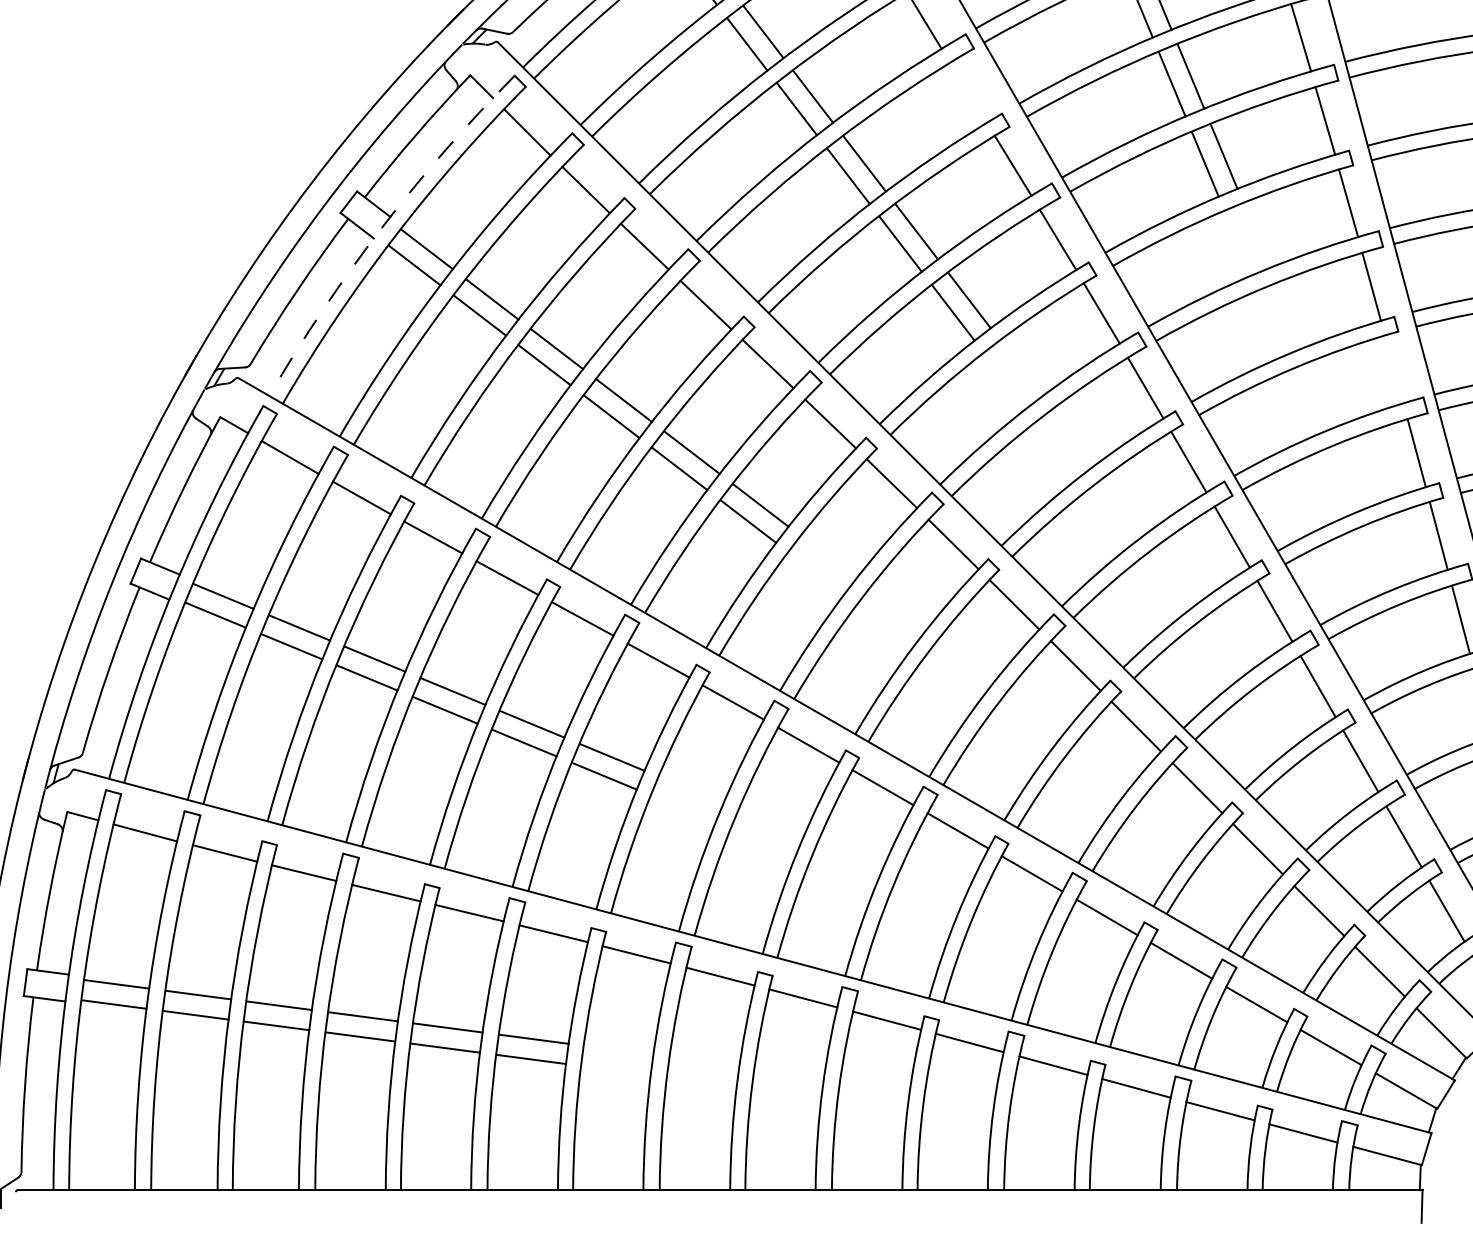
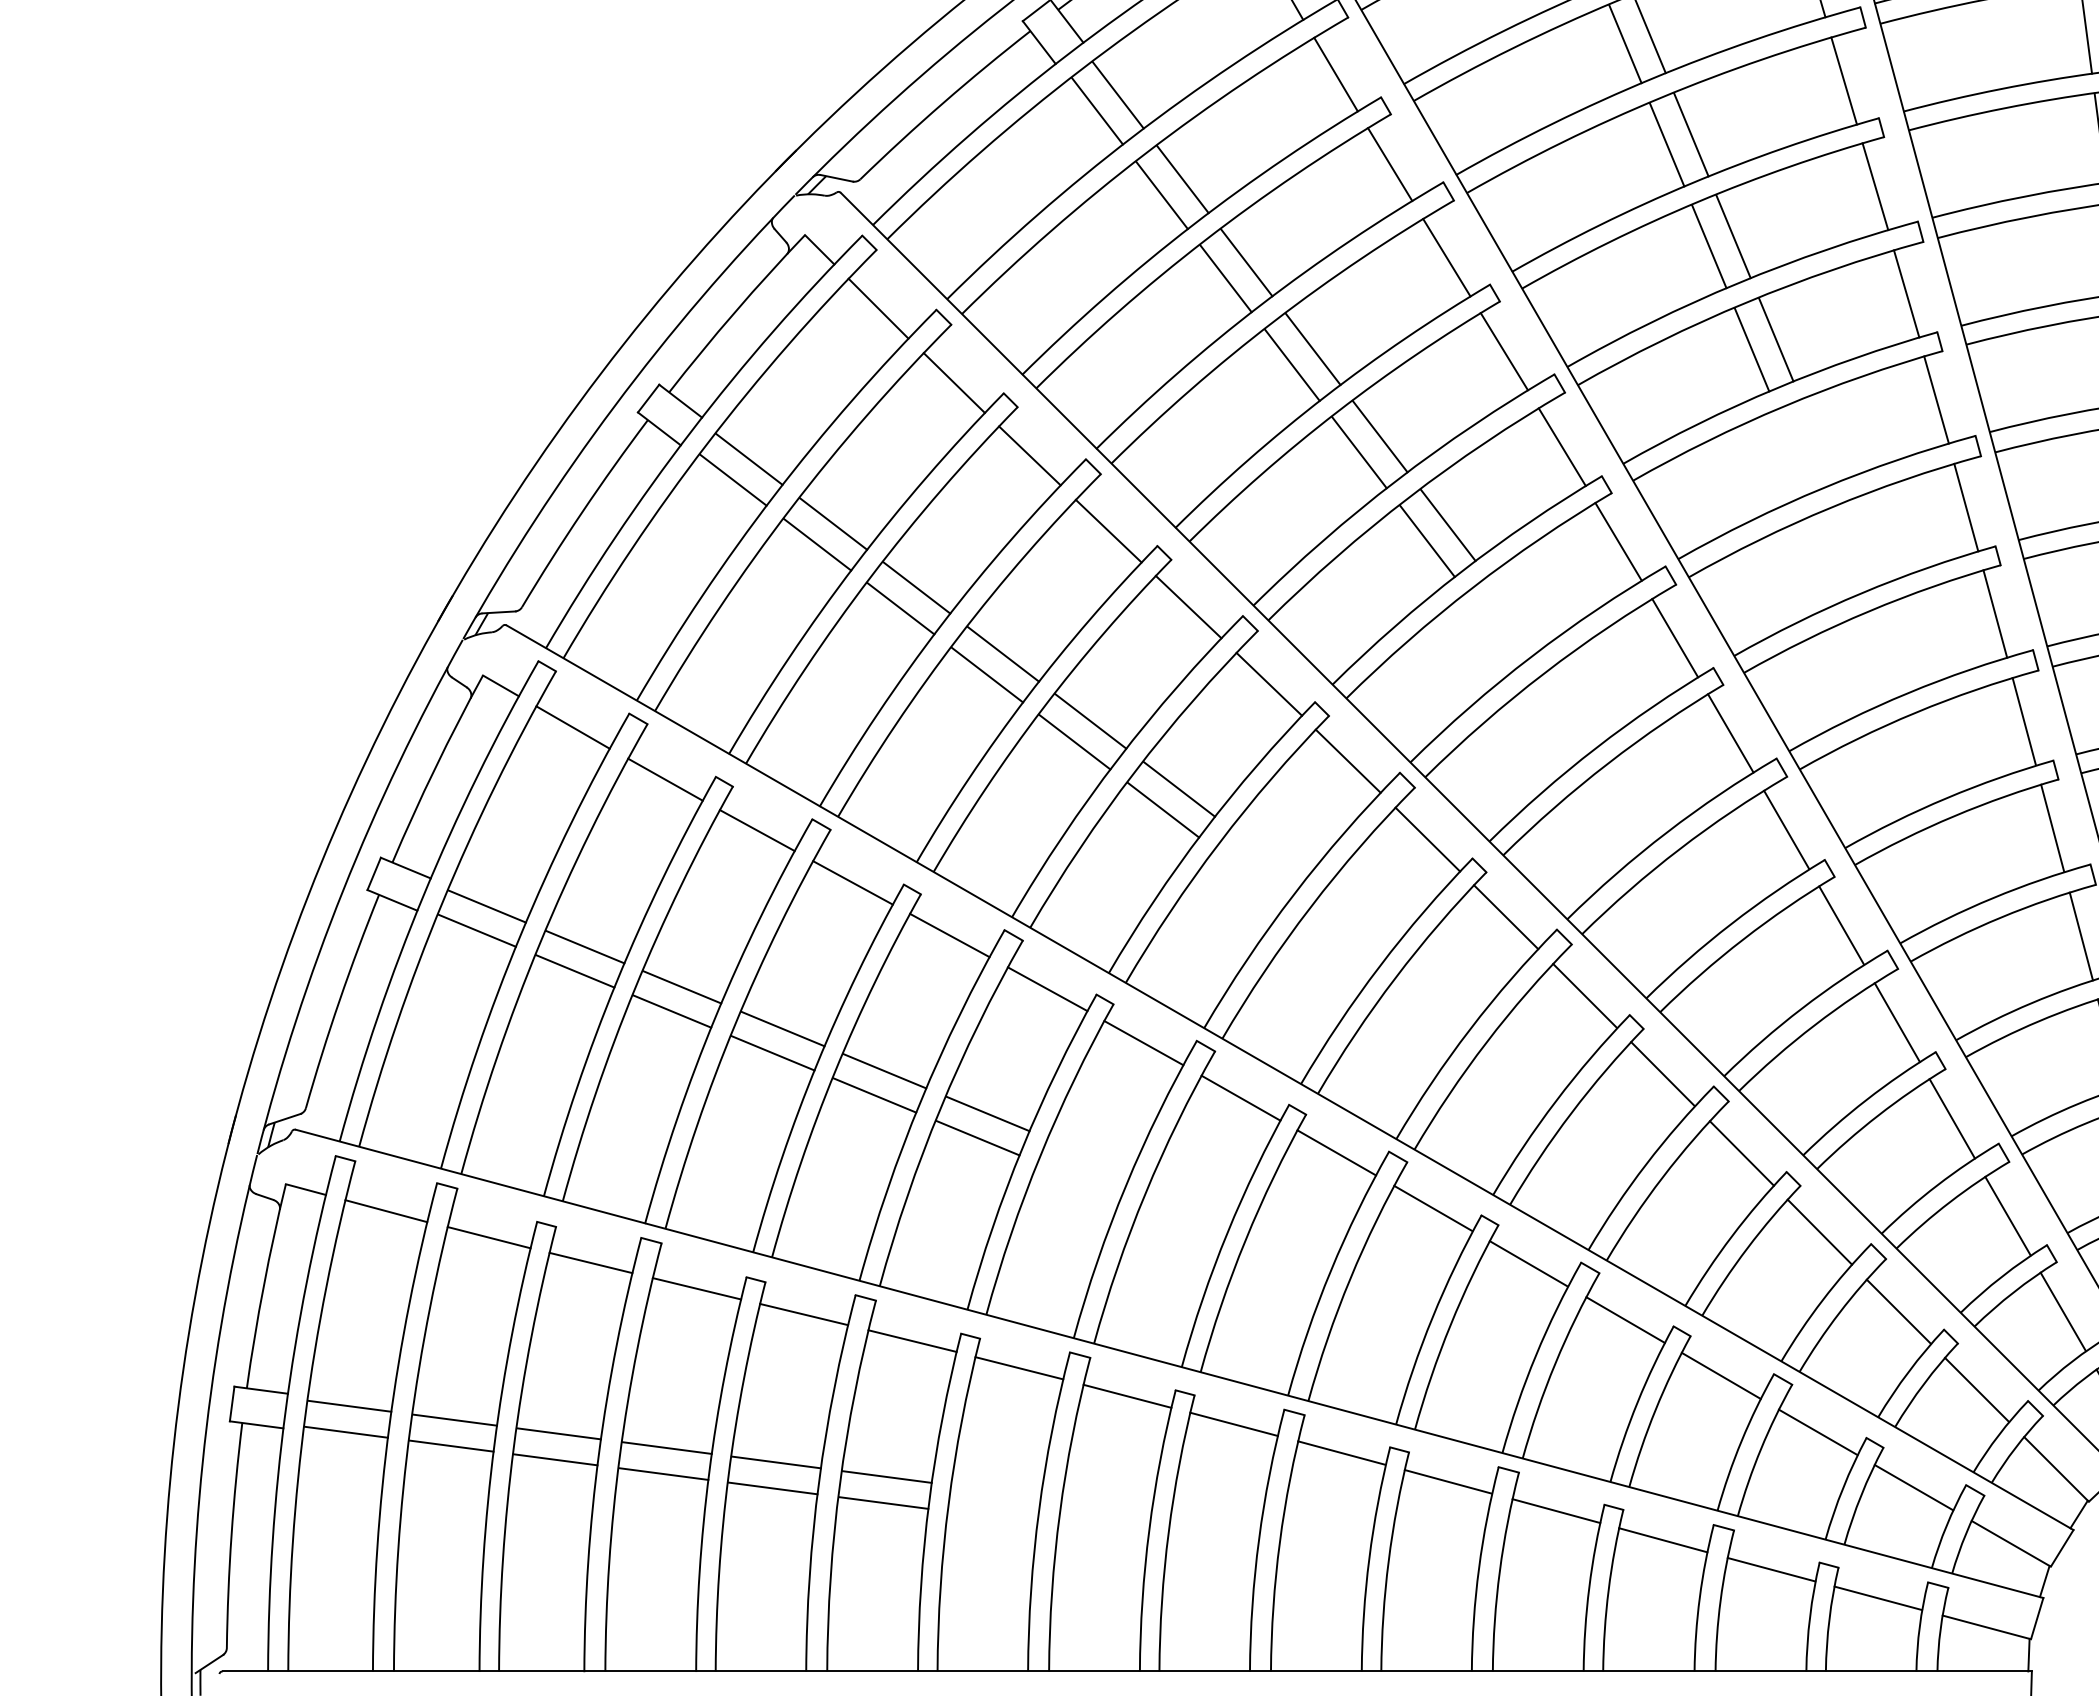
line: (968, 92) -> (1446, 257), added
arc: (382, 227) -> (691, 431), dashed -> solid
line: (1394, 369) -> (1995, 613), added

